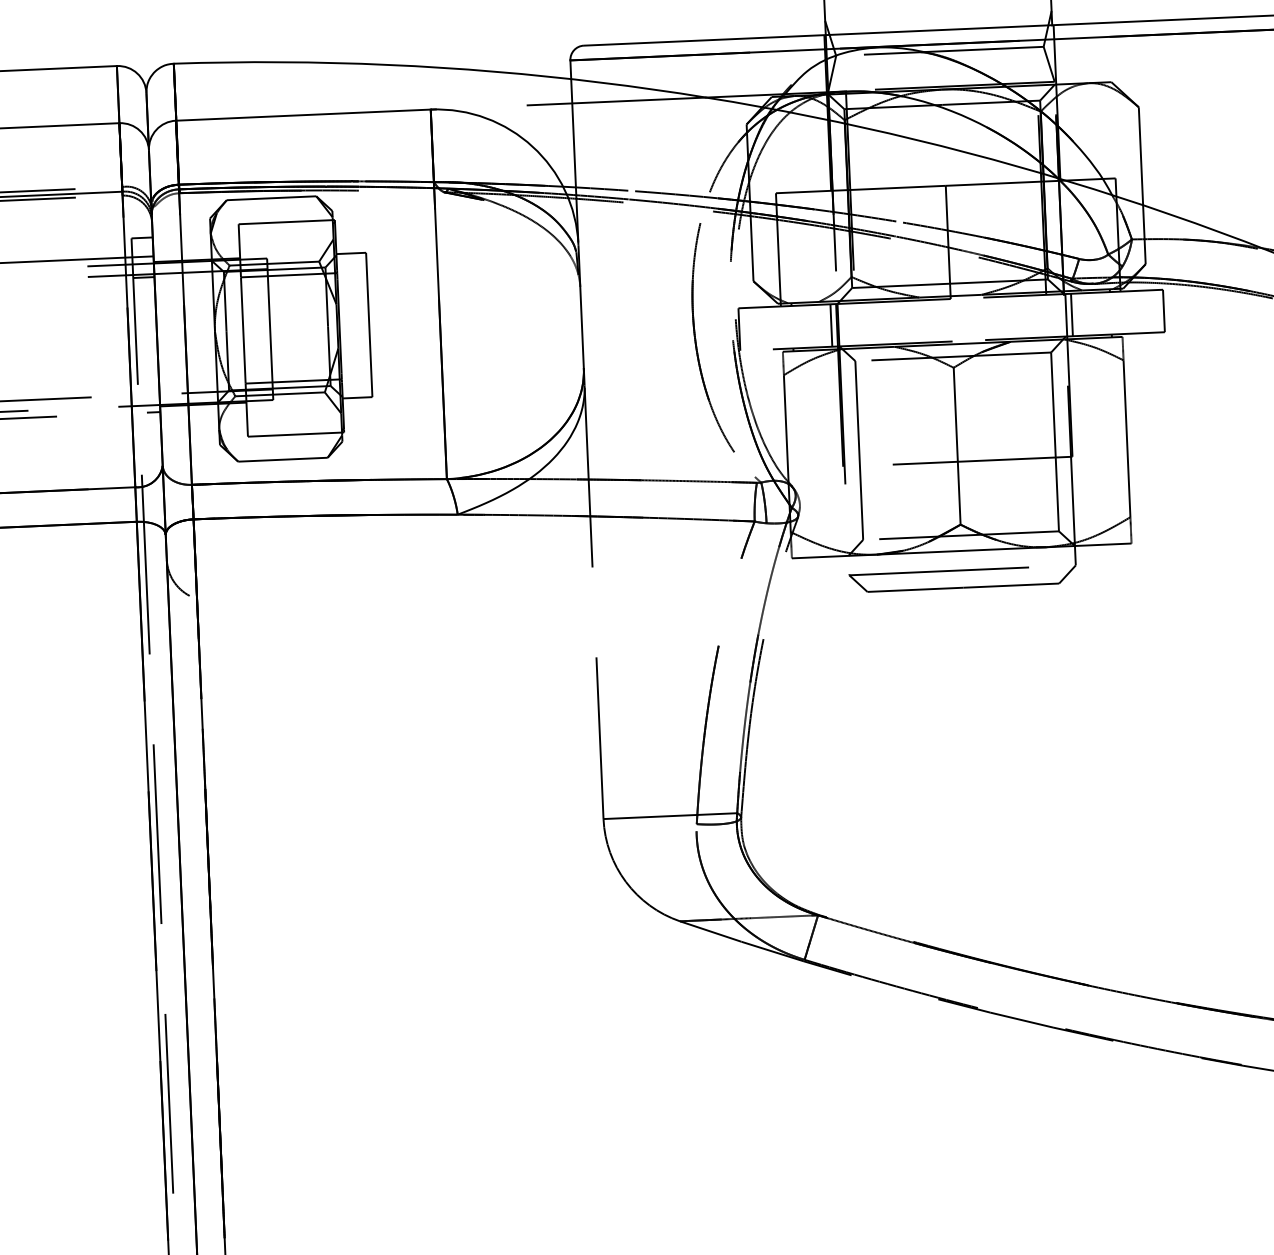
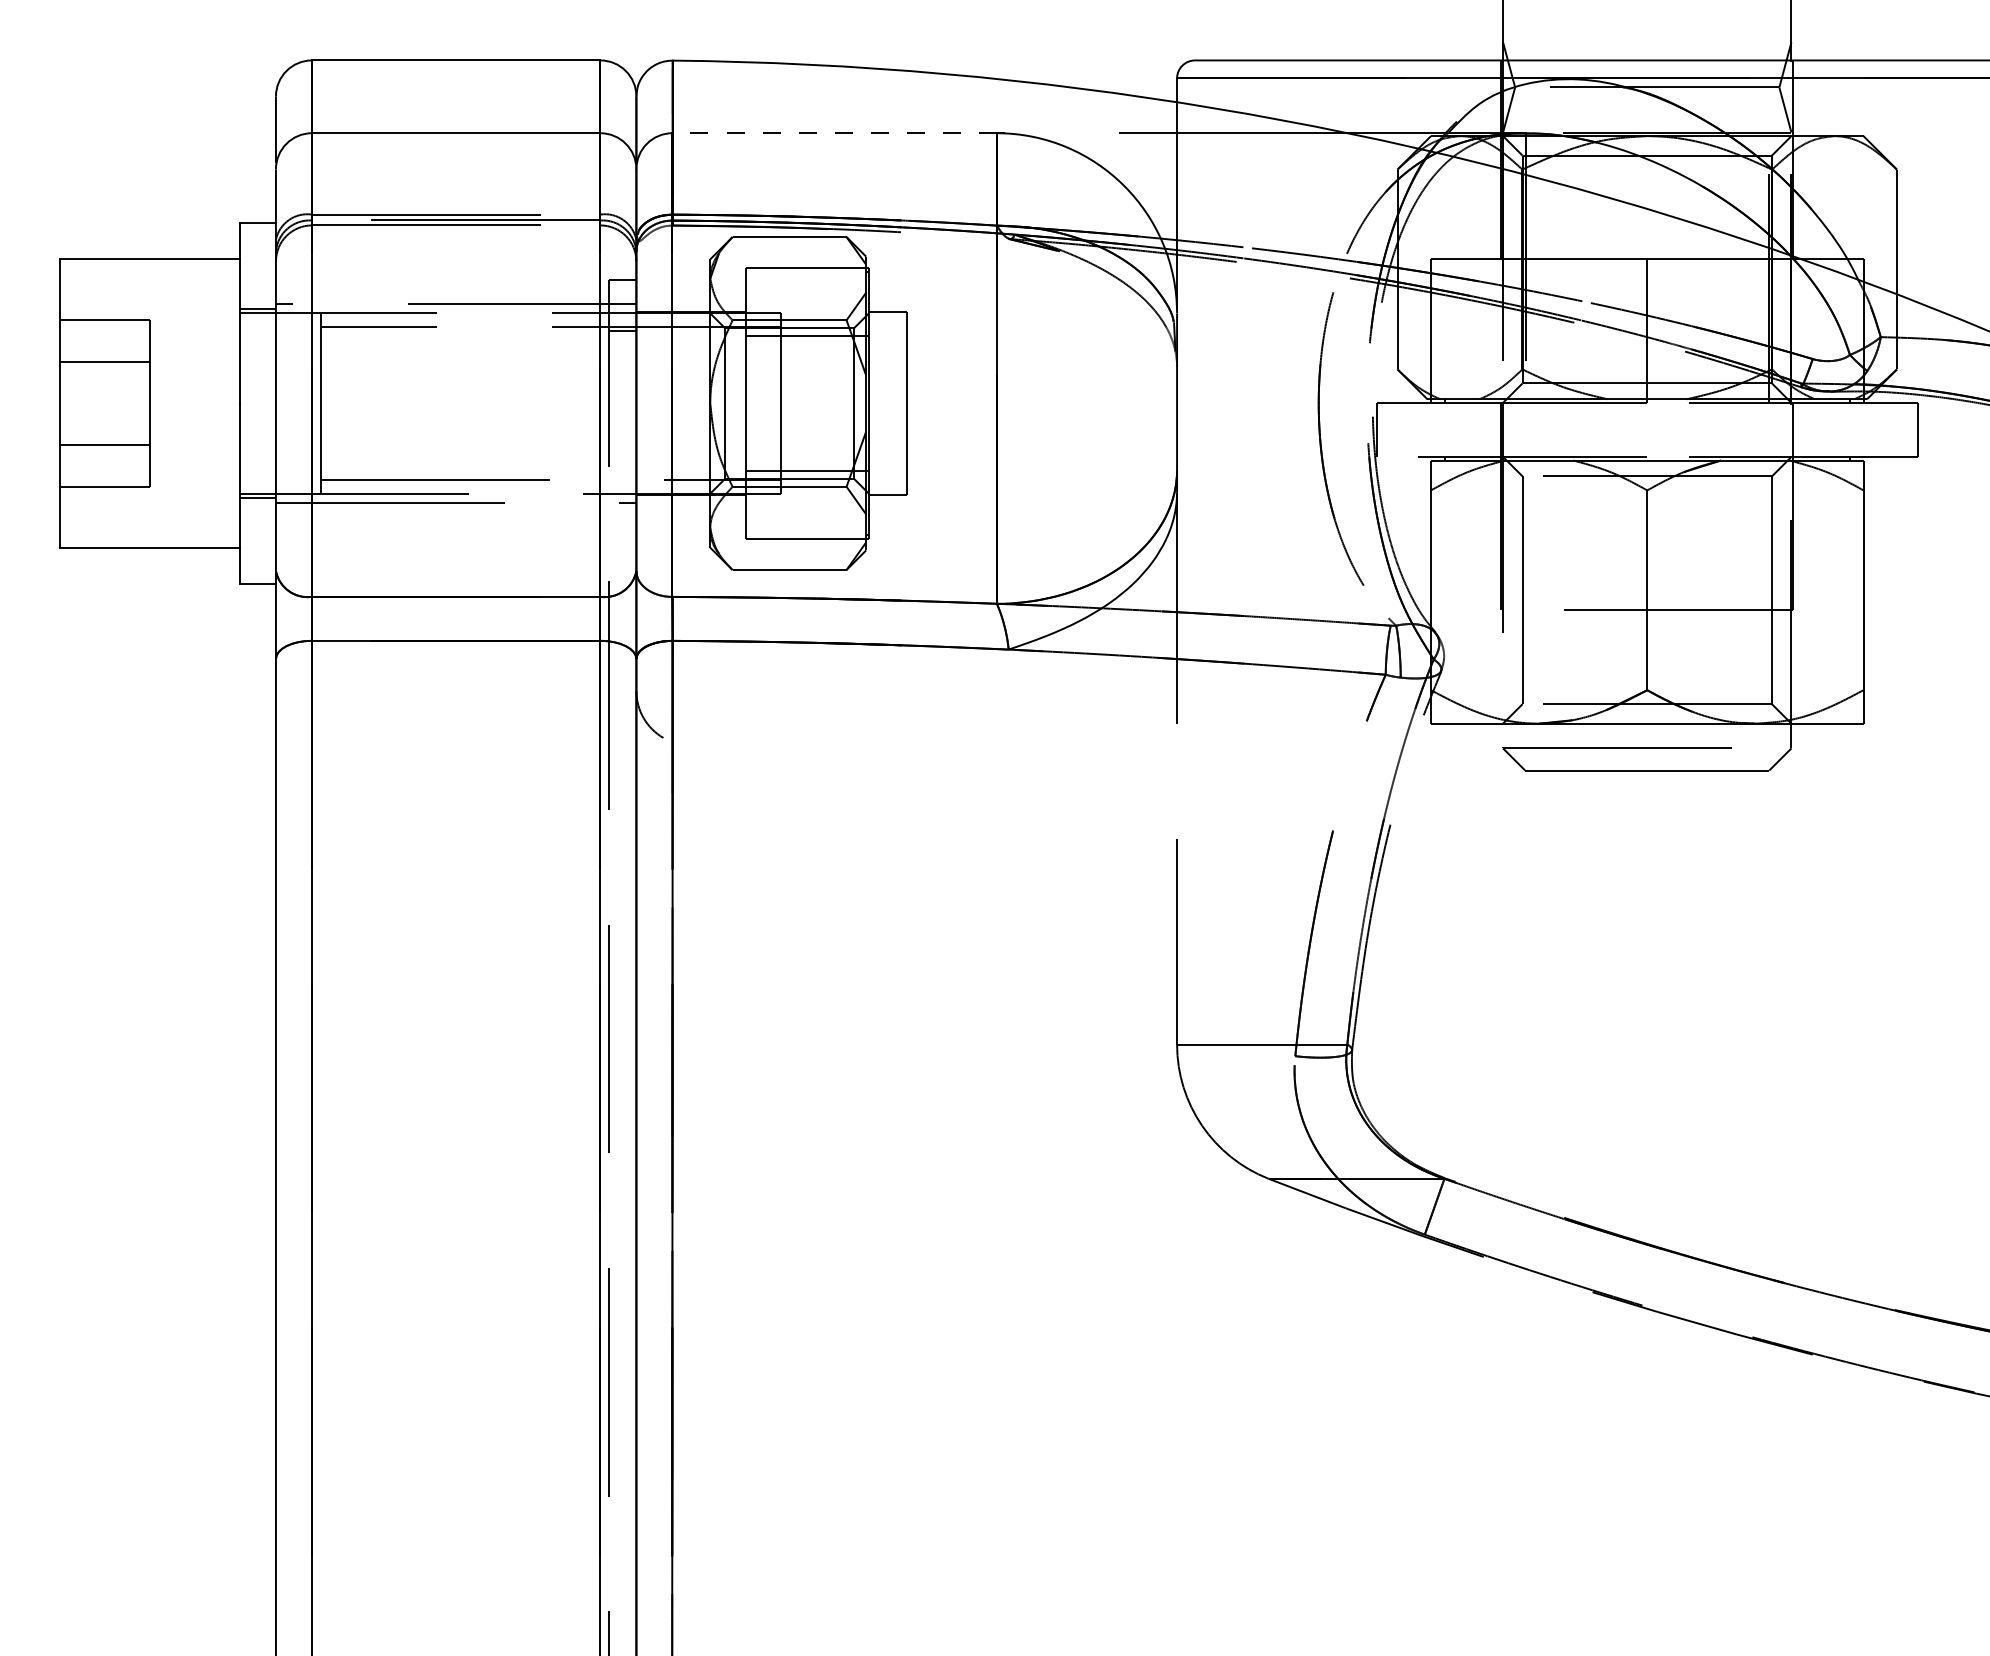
line: (303, 115) -> (834, 133), solid -> dashed
line: (1071, 314) -> (1800, 429), removed
line: (831, 325) -> (1494, 429), removed

